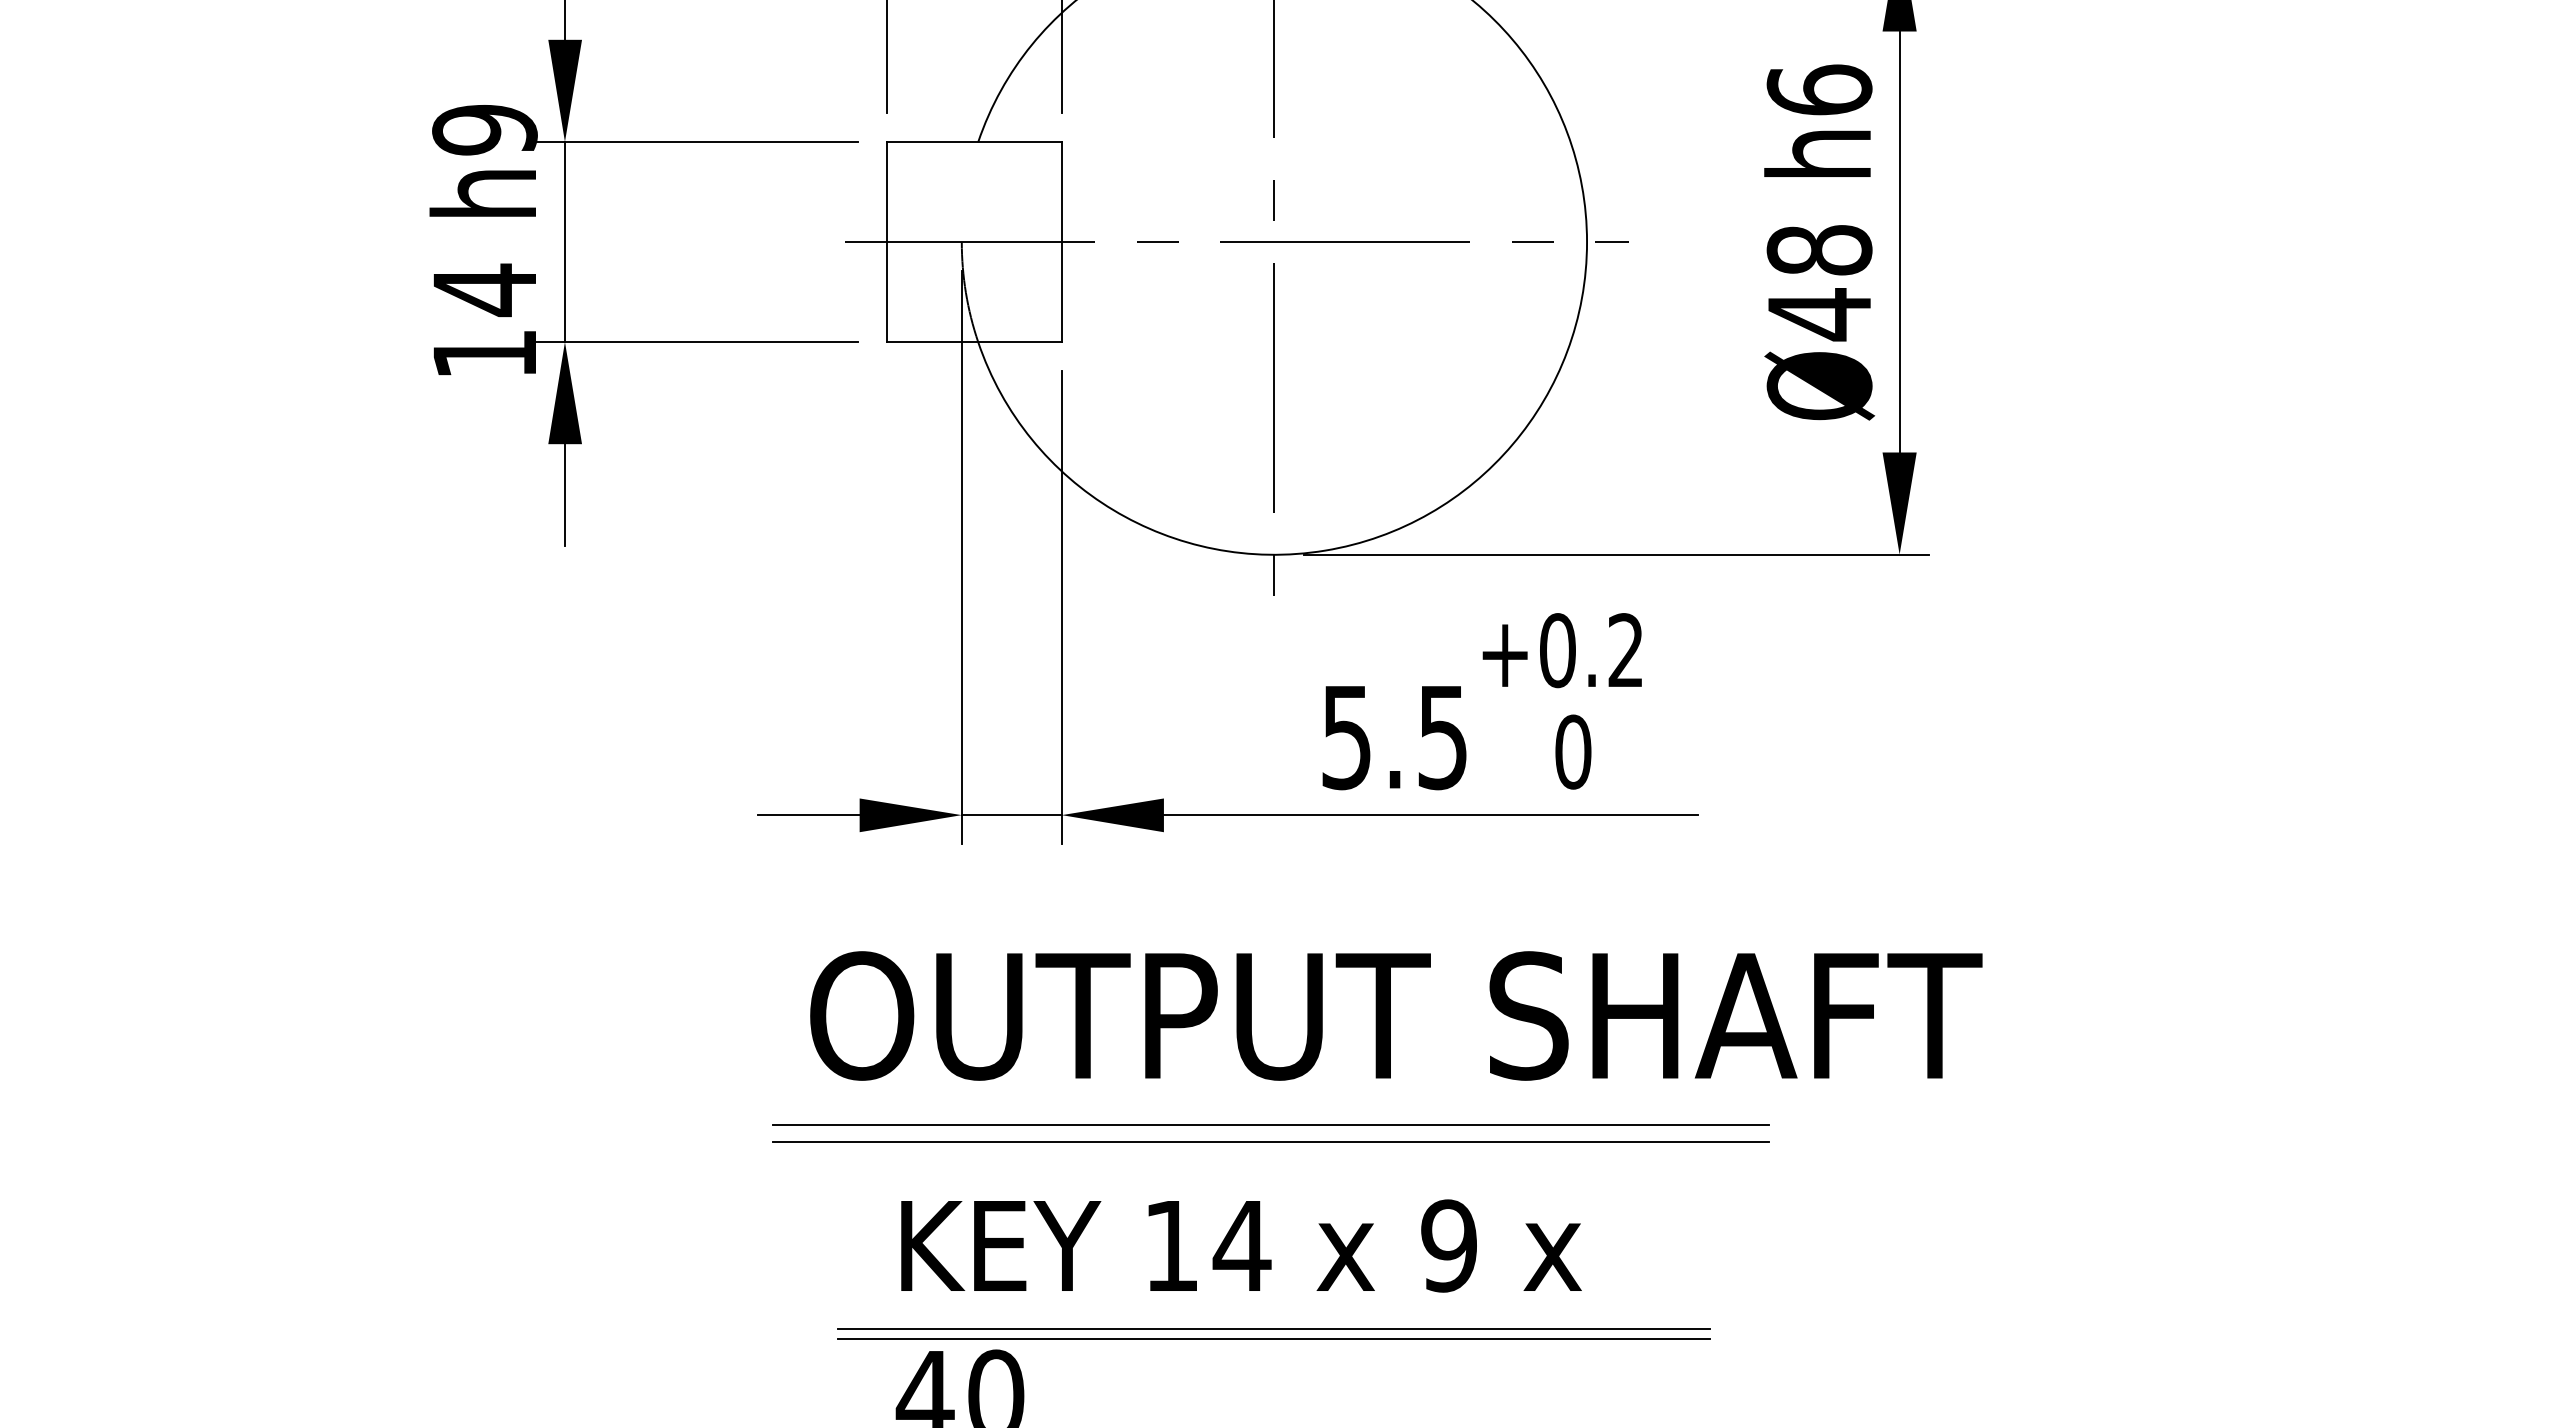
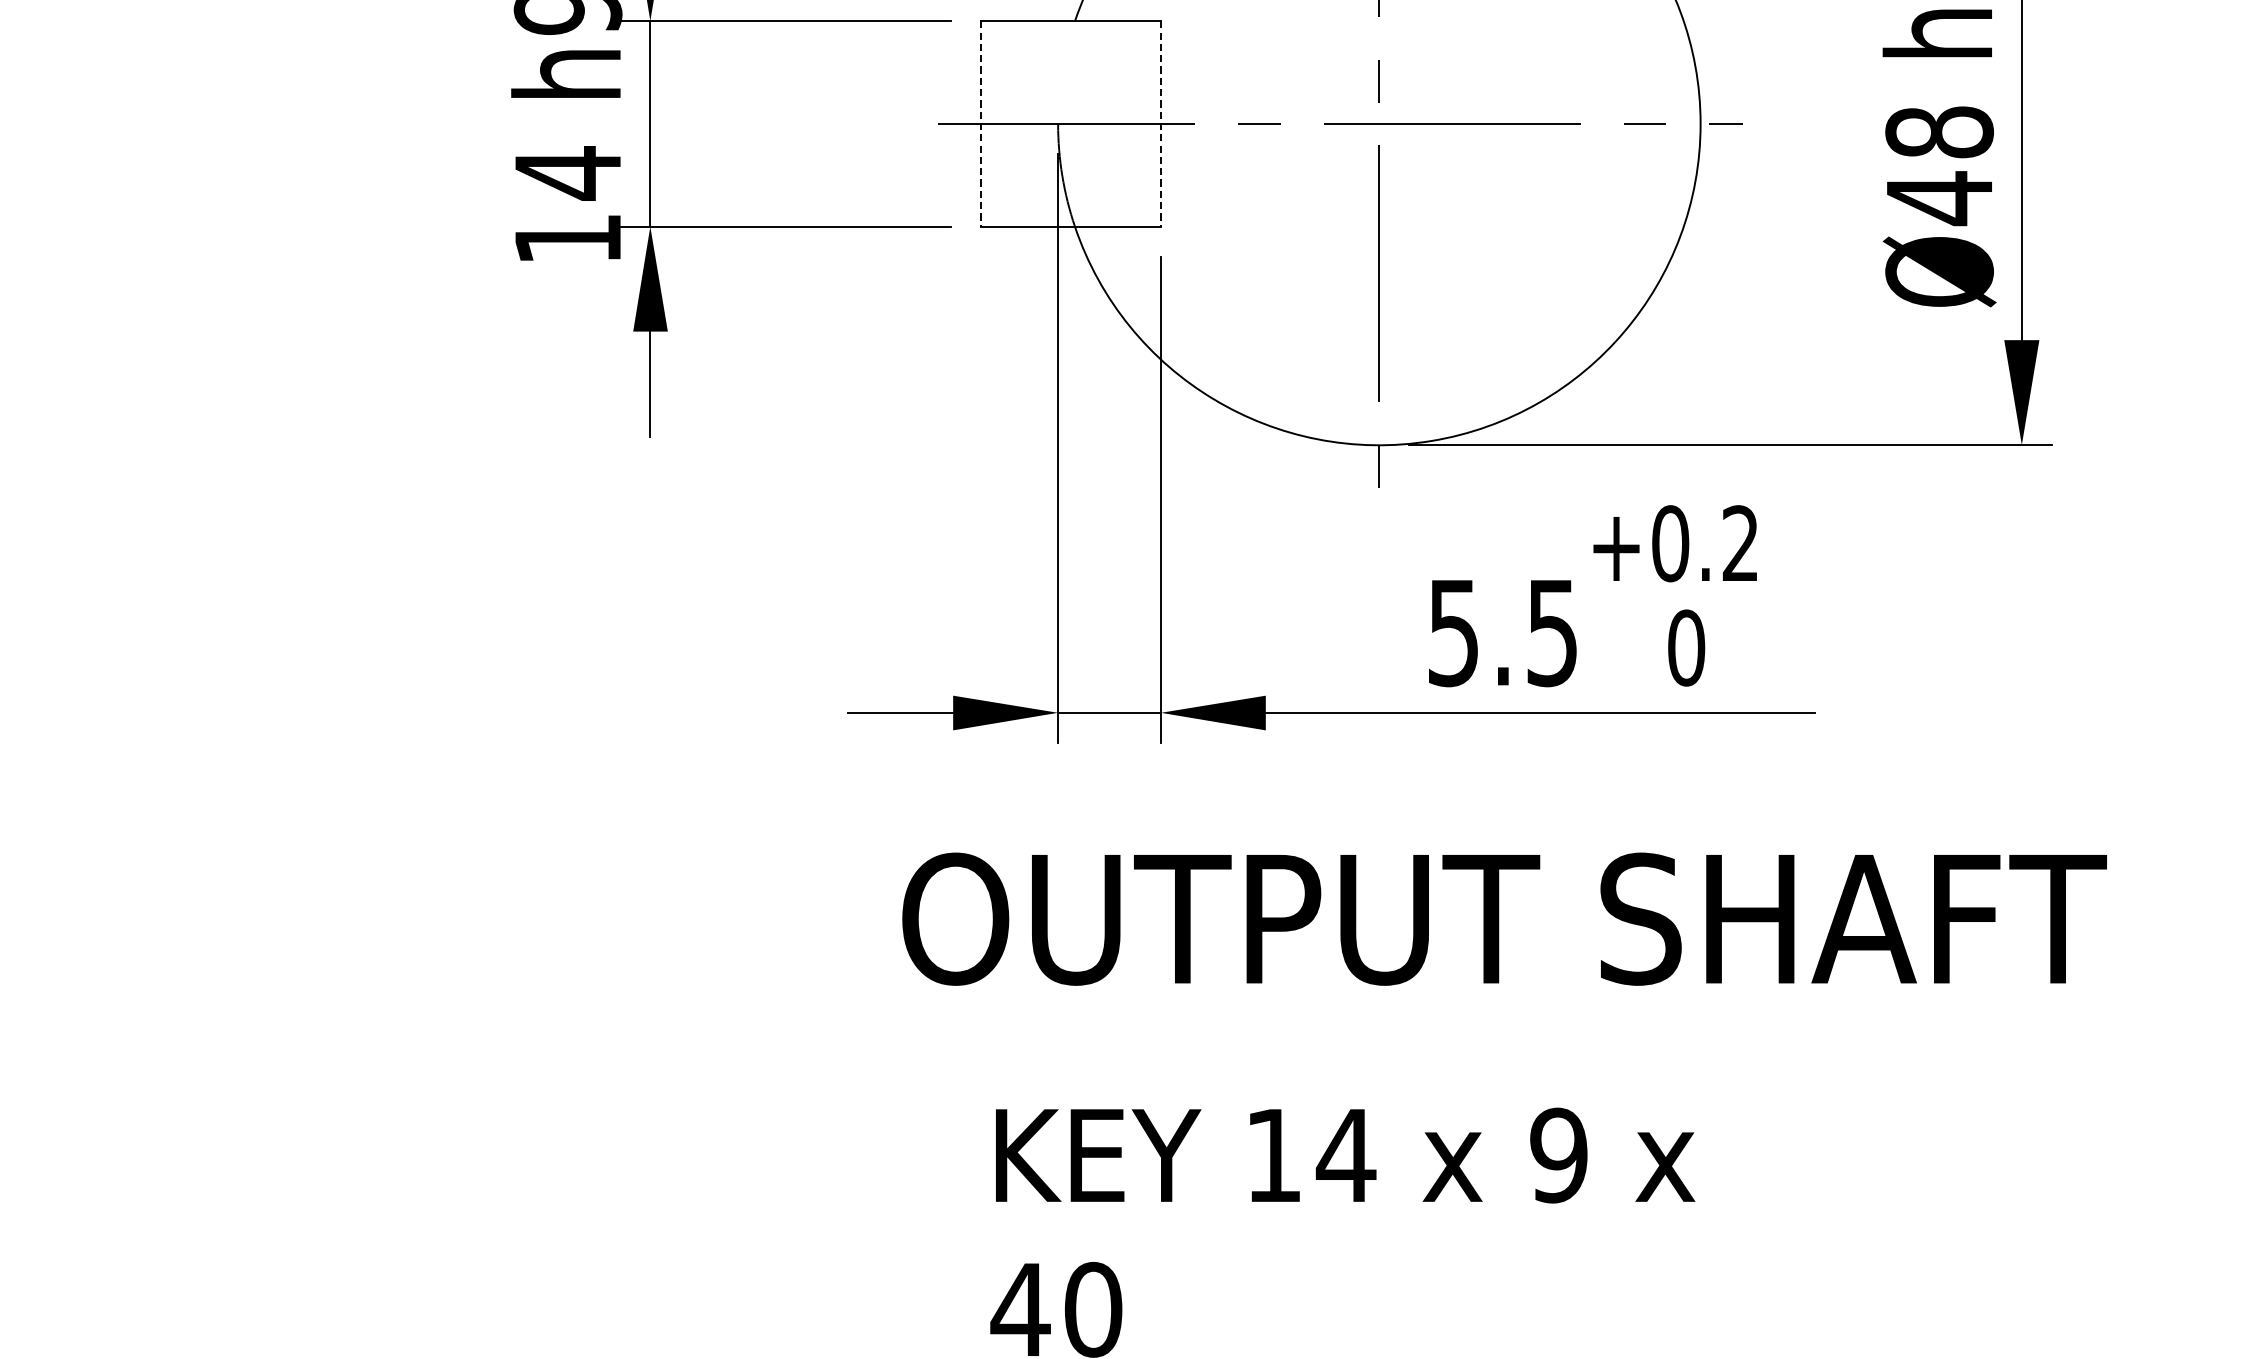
line: (886, 242) -> (980, 124), solid -> dashed
line: (1061, 242) -> (1160, 124), solid -> dashed
line: (1271, 1124) -> (1376, 1030), removed
line: (1271, 1141) -> (1376, 1048), removed
line: (1273, 1328) -> (1378, 1240), removed
line: (1273, 1338) -> (1378, 1250), removed

